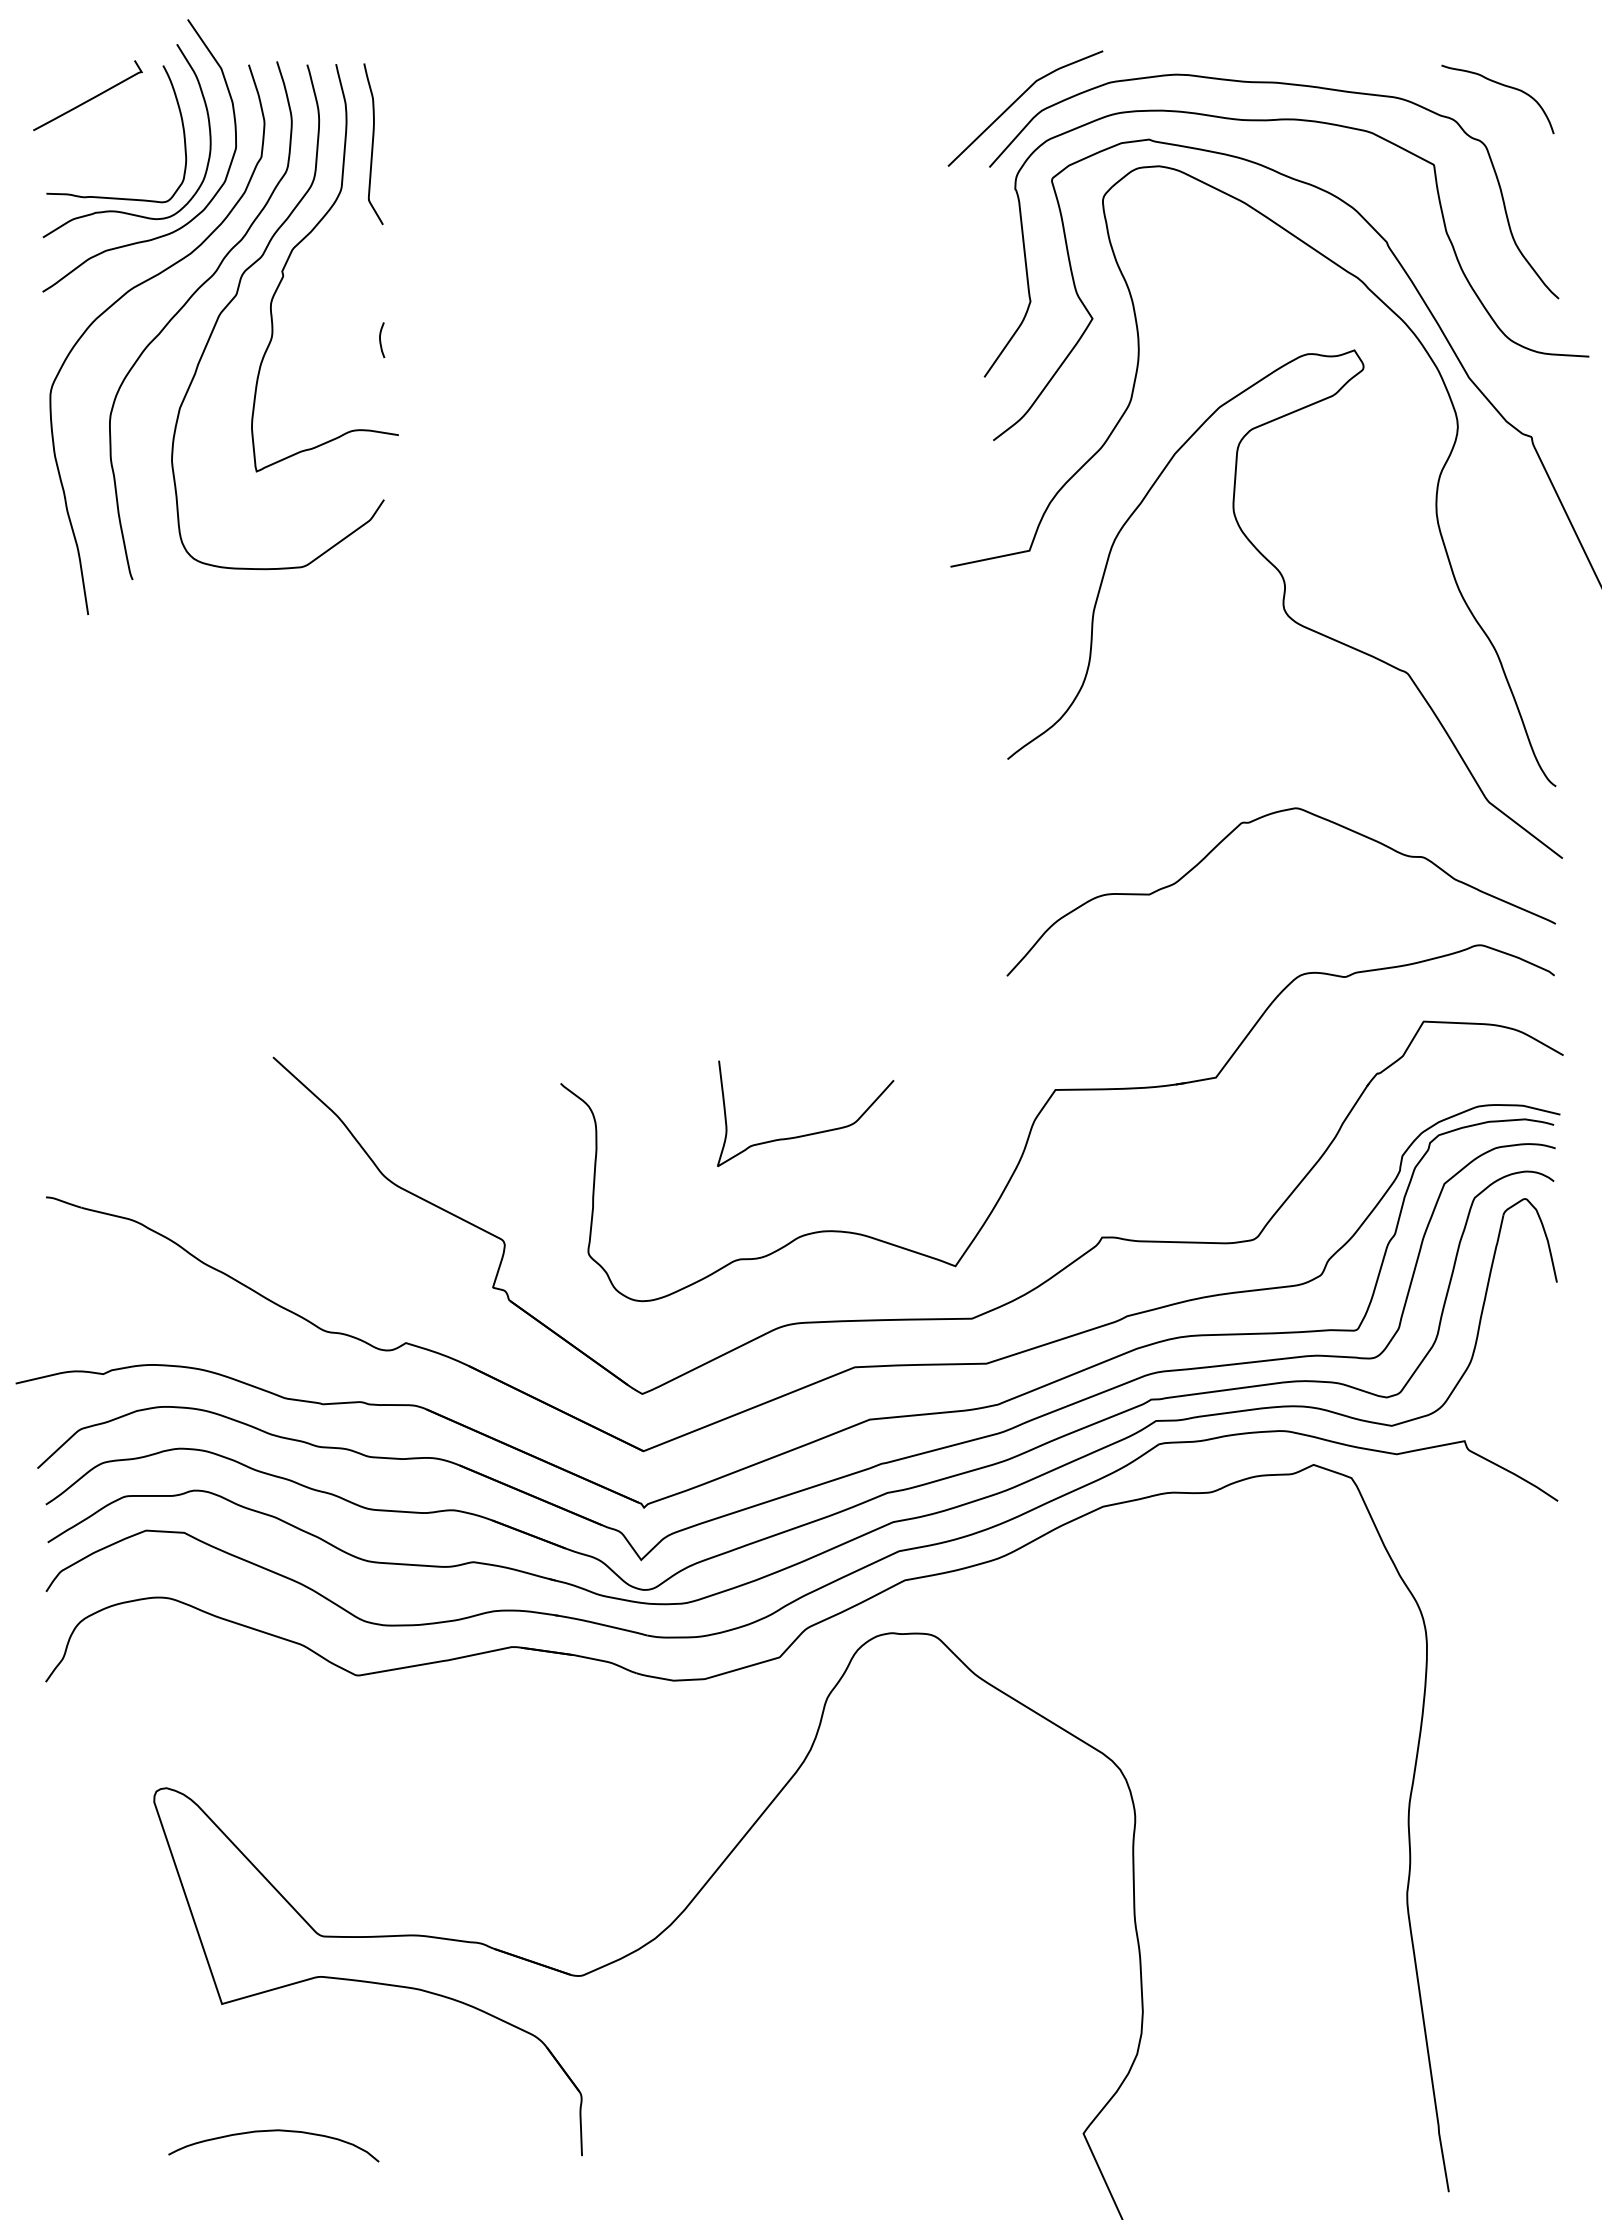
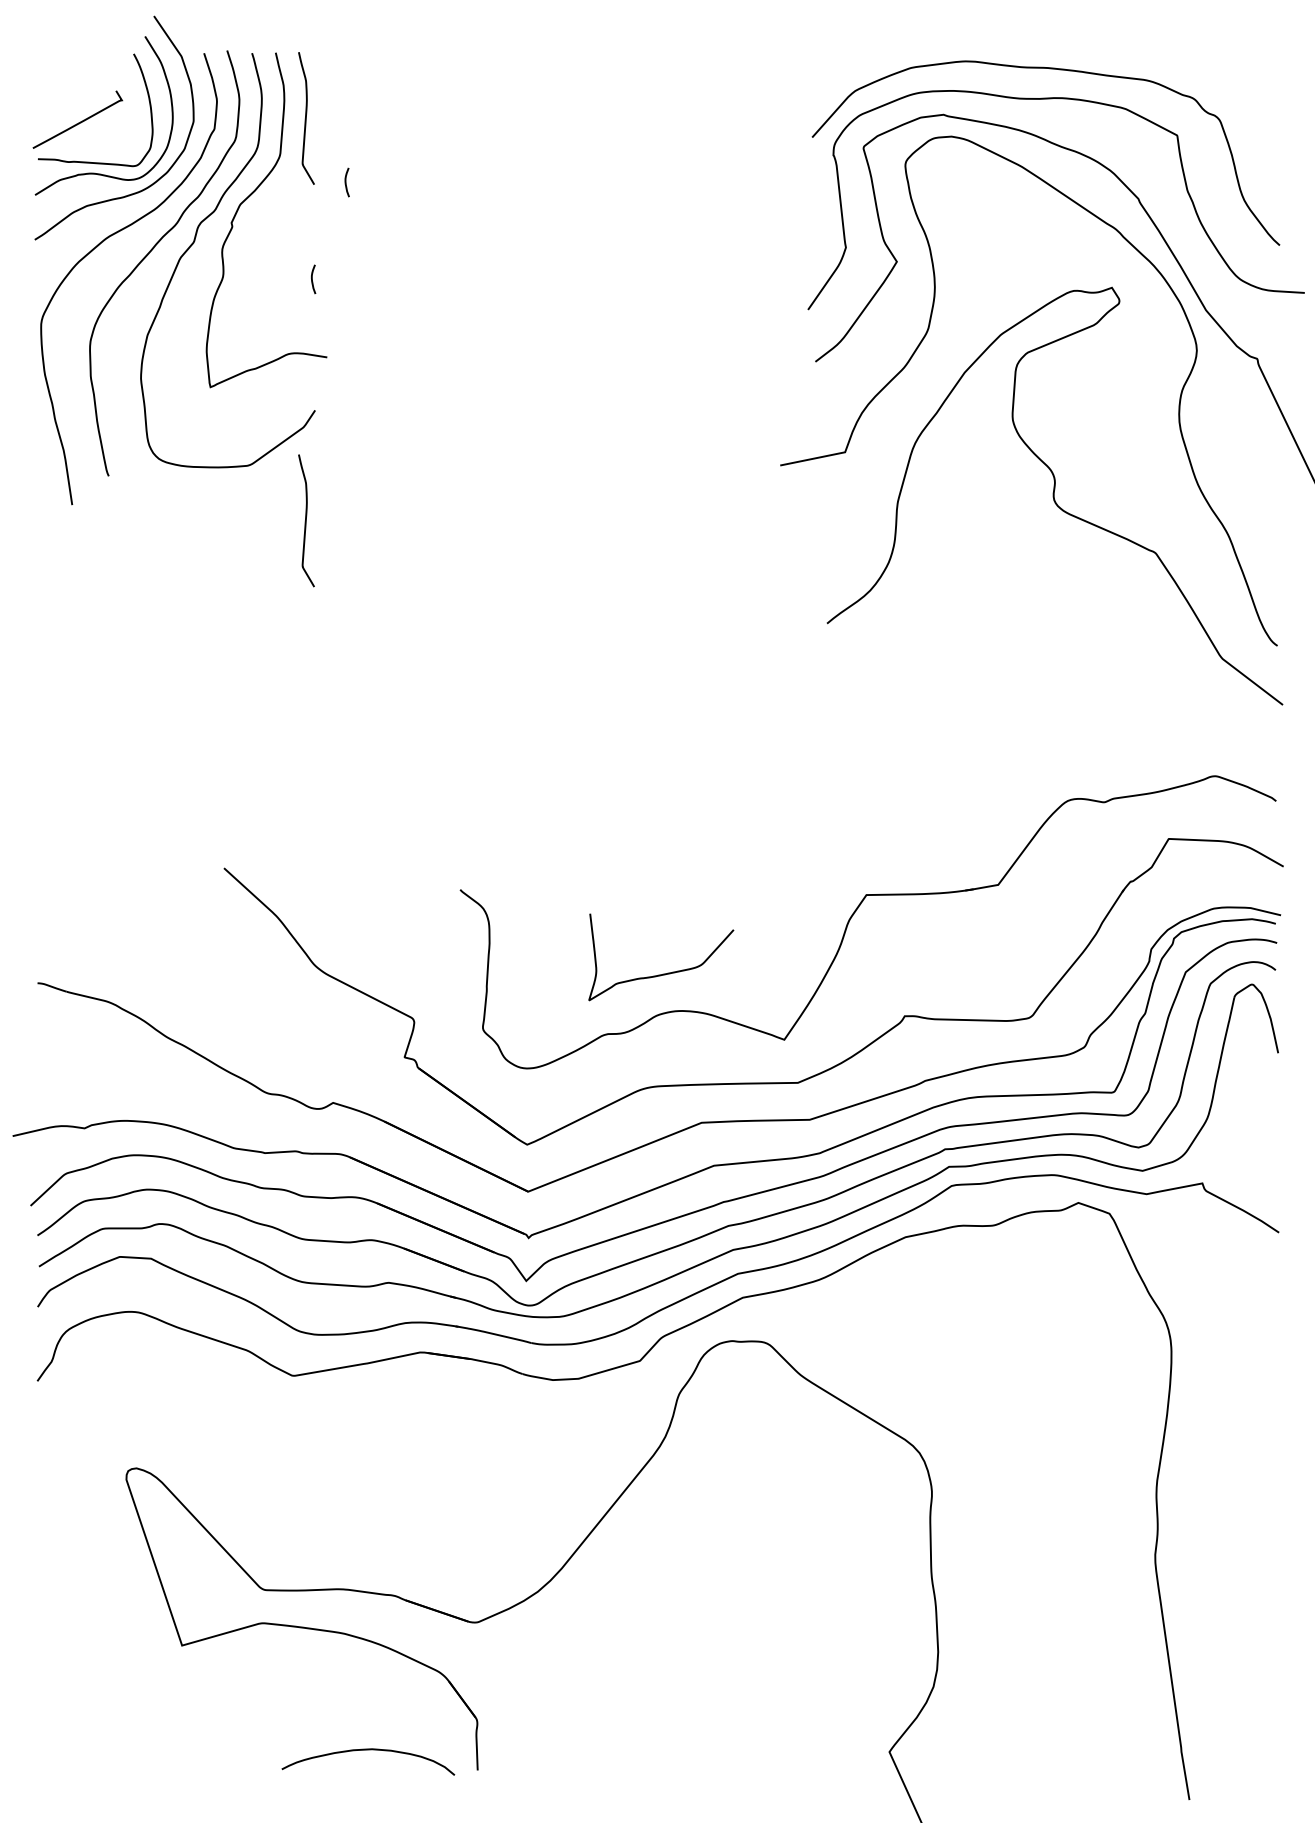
curve: (1501, 85) -> (1232, 70), removed
curve: (88, 99) -> (78, 122), moved
curve: (1017, 100) -> (835, 82), removed
curve: (422, 223) -> (346, 183), added
curve: (373, 634) -> (306, 521), added
curve: (1250, 823) -> (1026, 676), removed
curve: (809, 1133) -> (664, 973), moved
curve: (273, 2131) -> (368, 1750), moved

